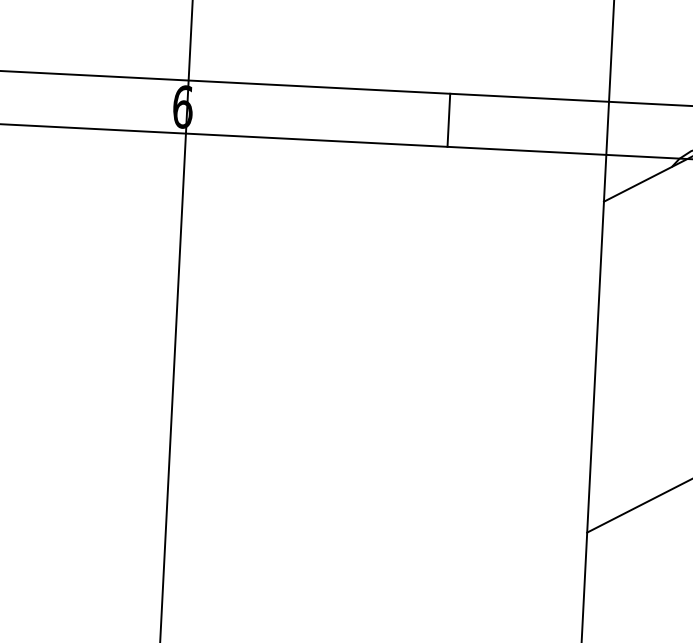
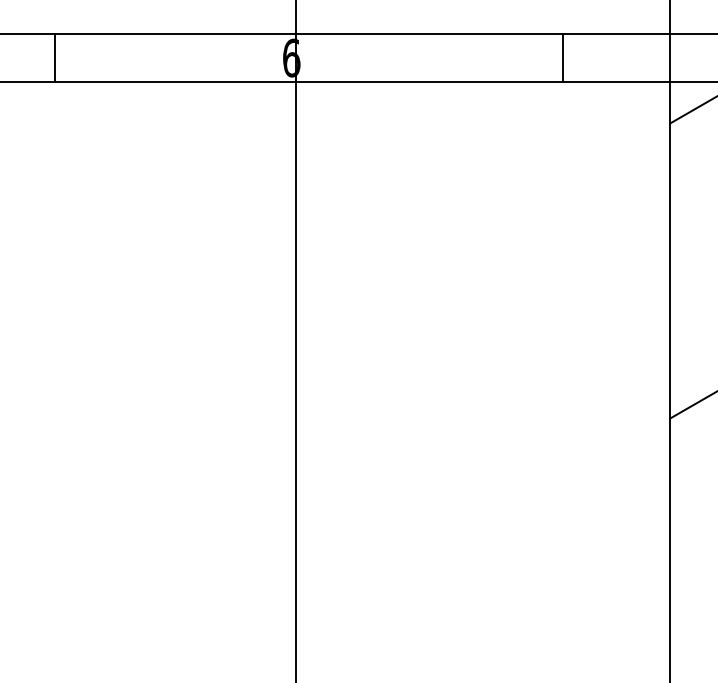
line: (448, 119) -> (562, 57), moved

